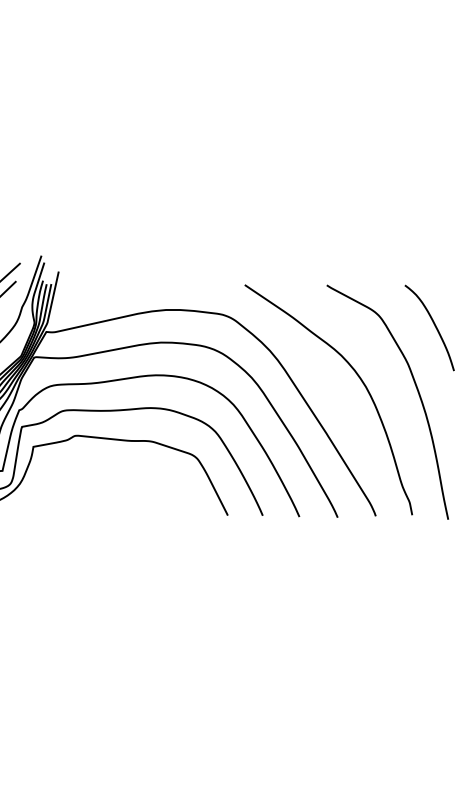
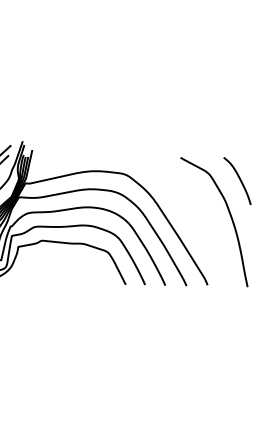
curve: (359, 381) -> (198, 210), removed

